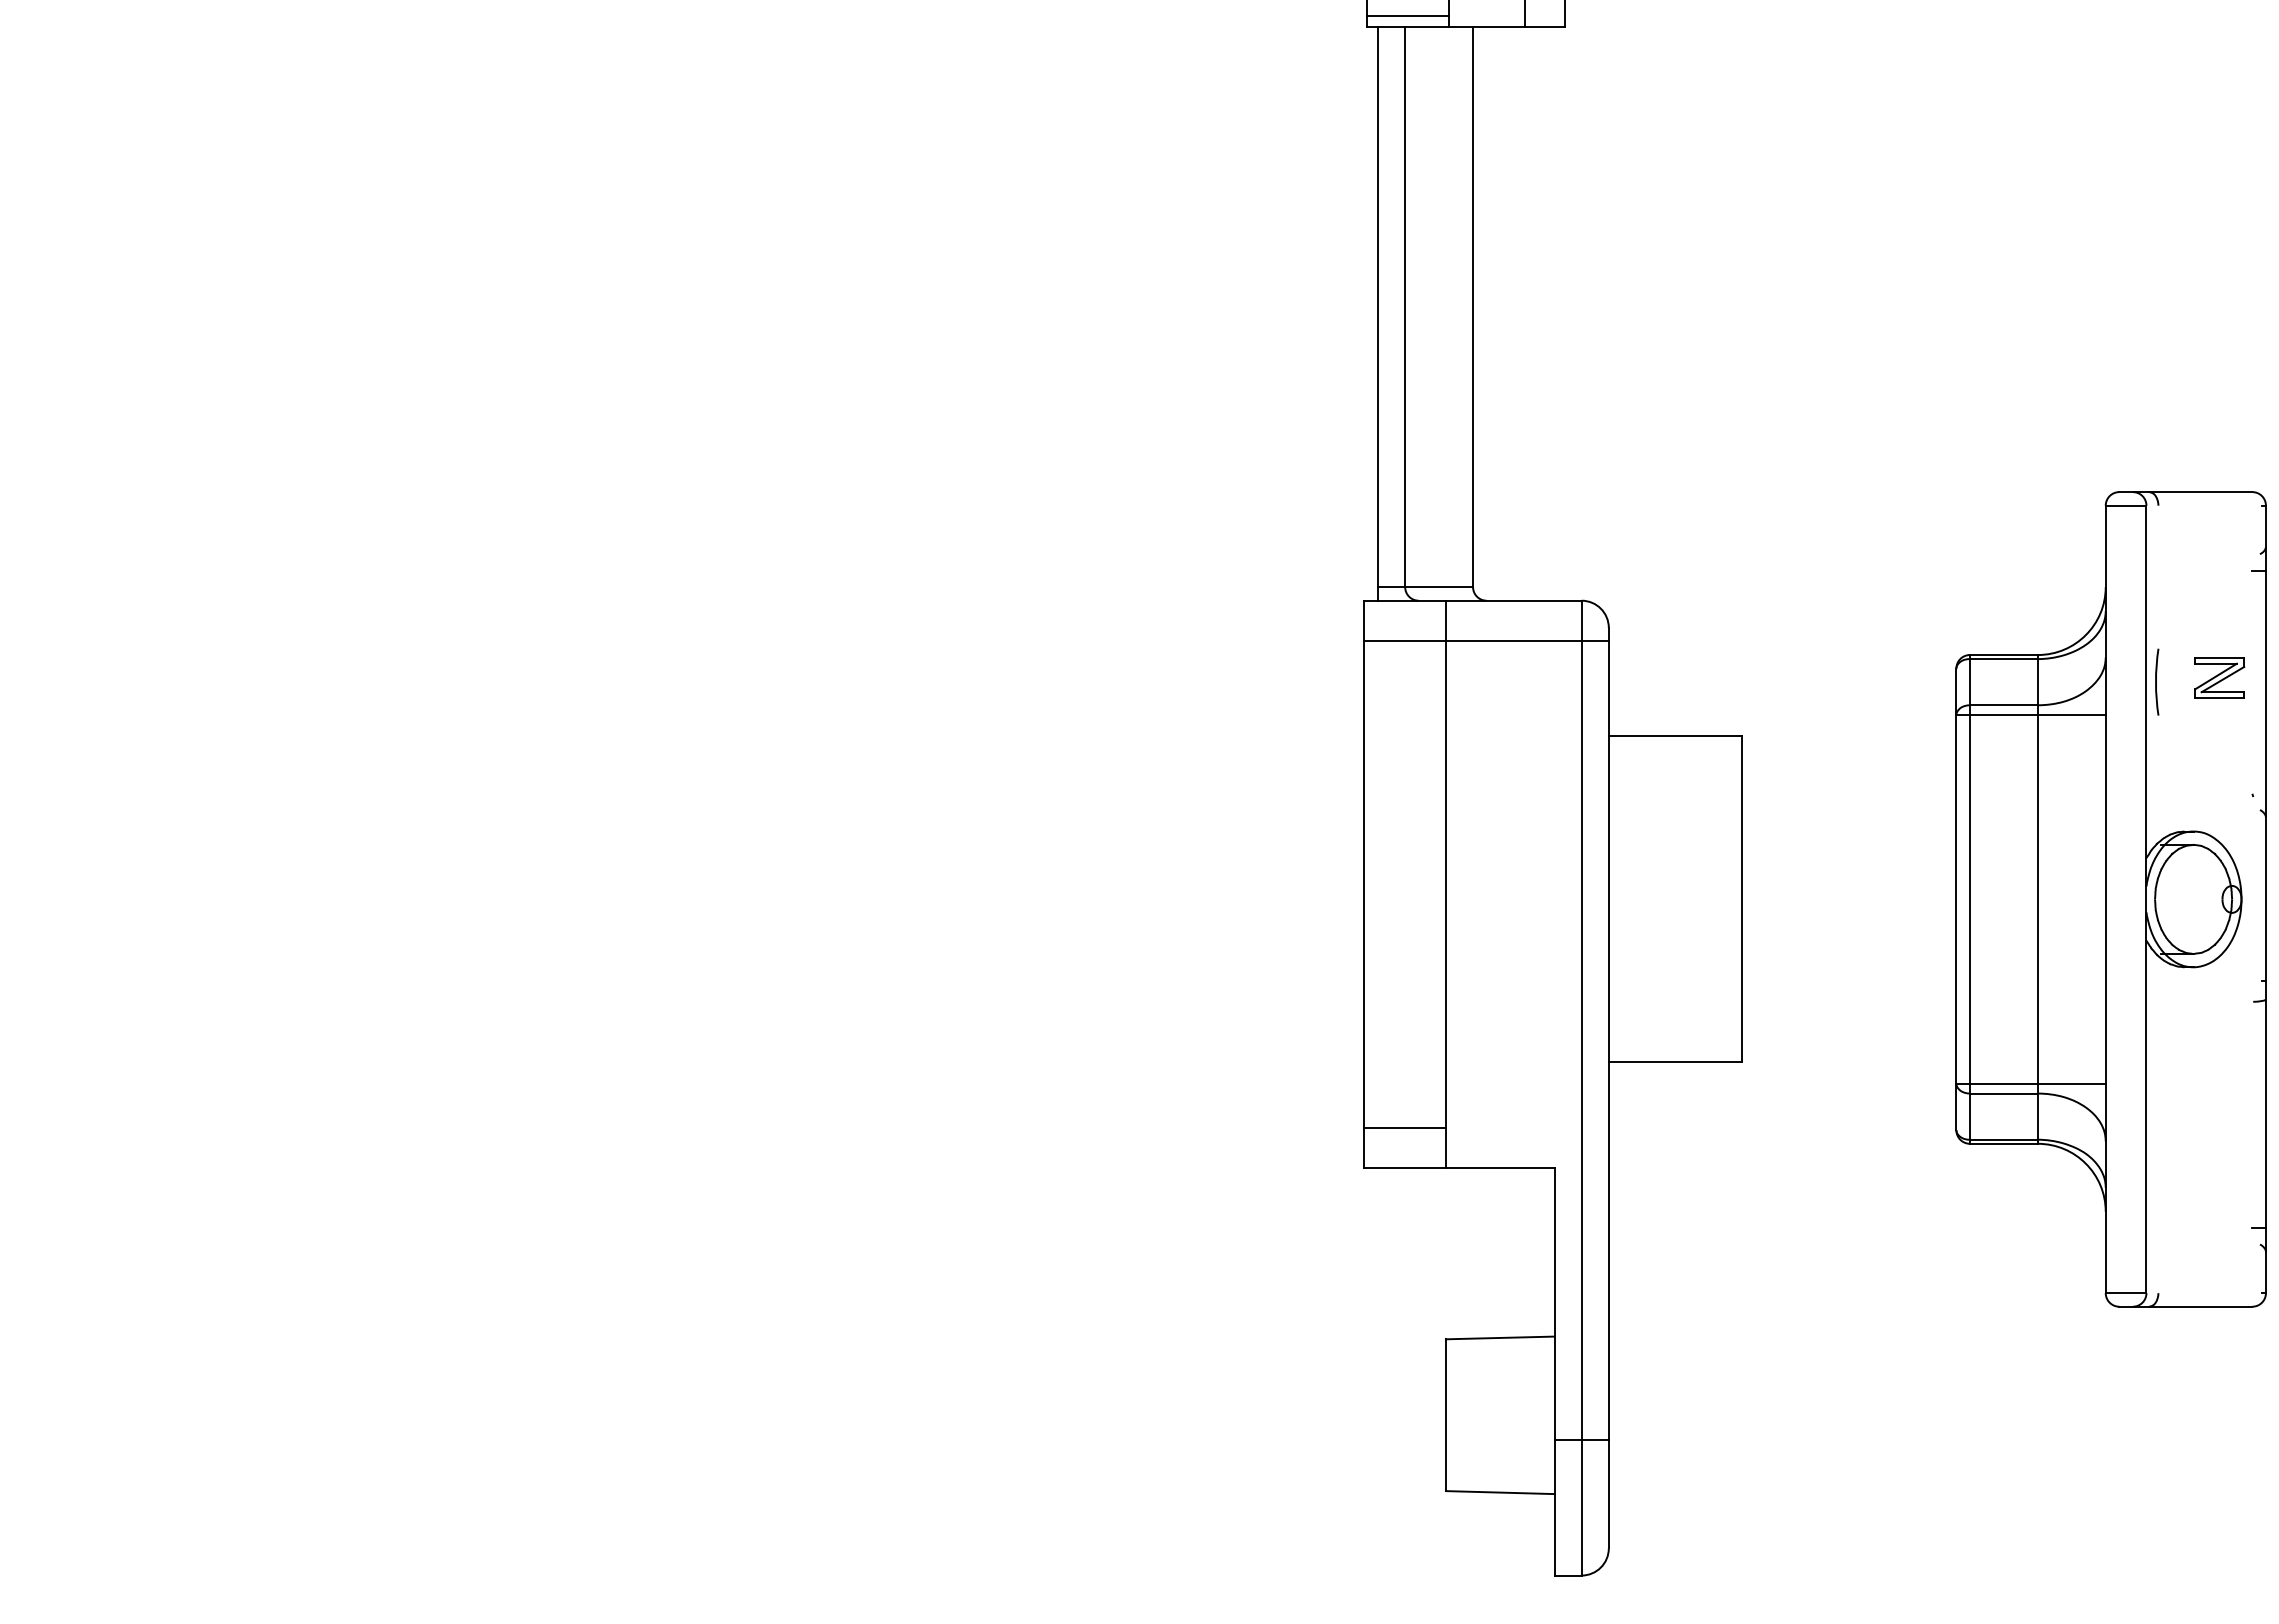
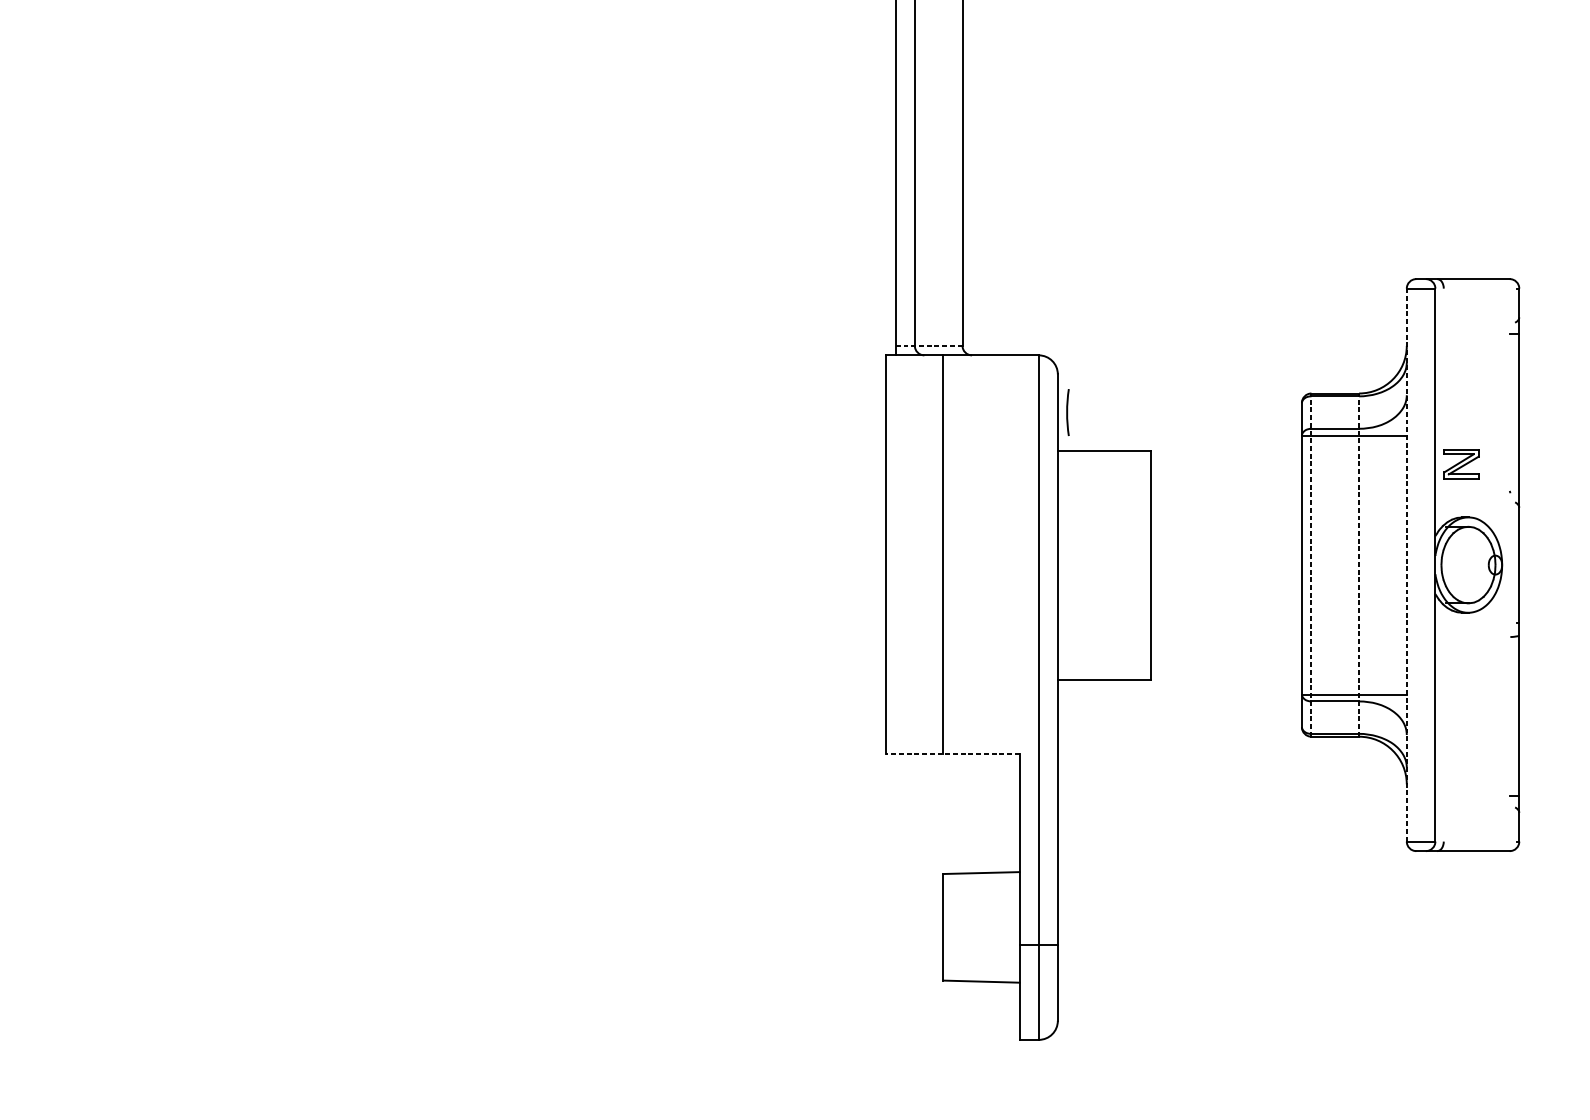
line: (1425, 587) -> (929, 346), solid -> dashed
line: (1486, 641) -> (971, 384), removed
part: (2219, 677) -> (1461, 464), moved
arc: (2156, 681) -> (1067, 412), moved
line: (1969, 898) -> (1311, 564), solid -> dashed
line: (2037, 898) -> (1358, 564), solid -> dashed
line: (2105, 899) -> (1406, 565), solid -> dashed
line: (1404, 1127) -> (914, 725), removed
line: (1458, 1168) -> (952, 754), solid -> dashed

